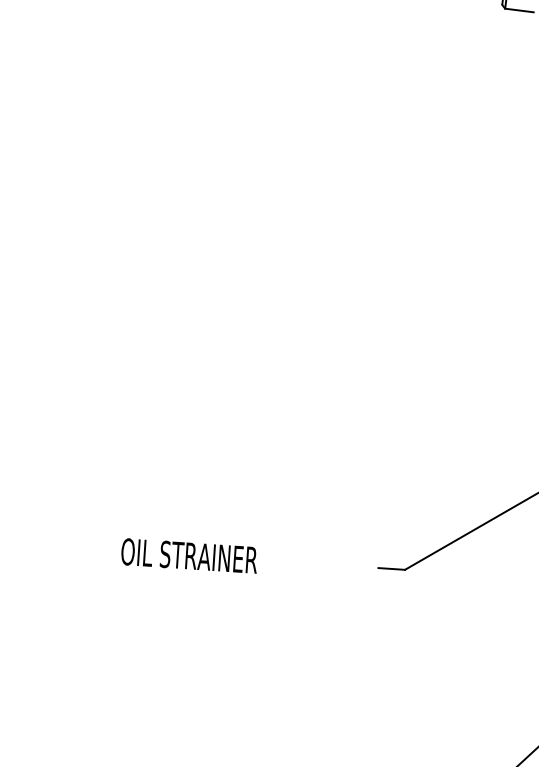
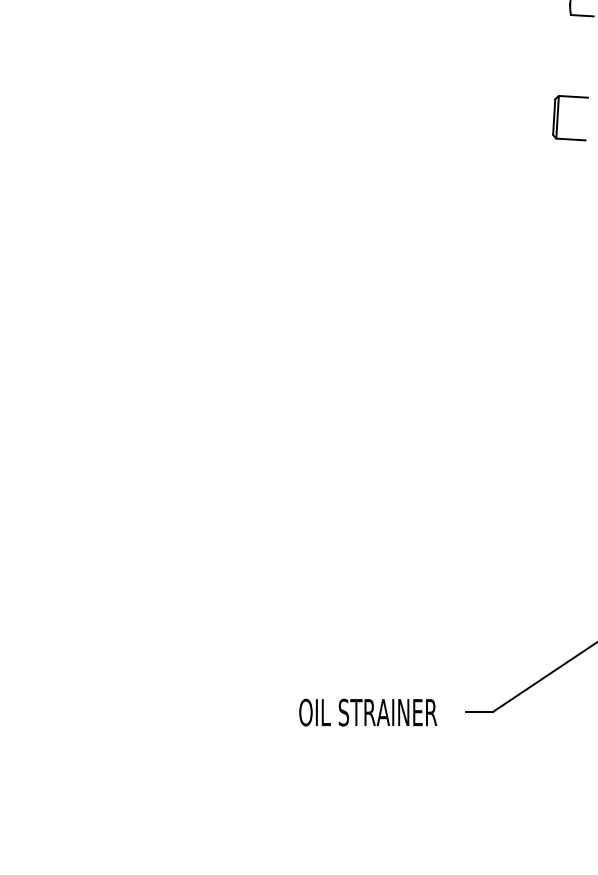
text: (189, 555) -> (368, 712), moved

